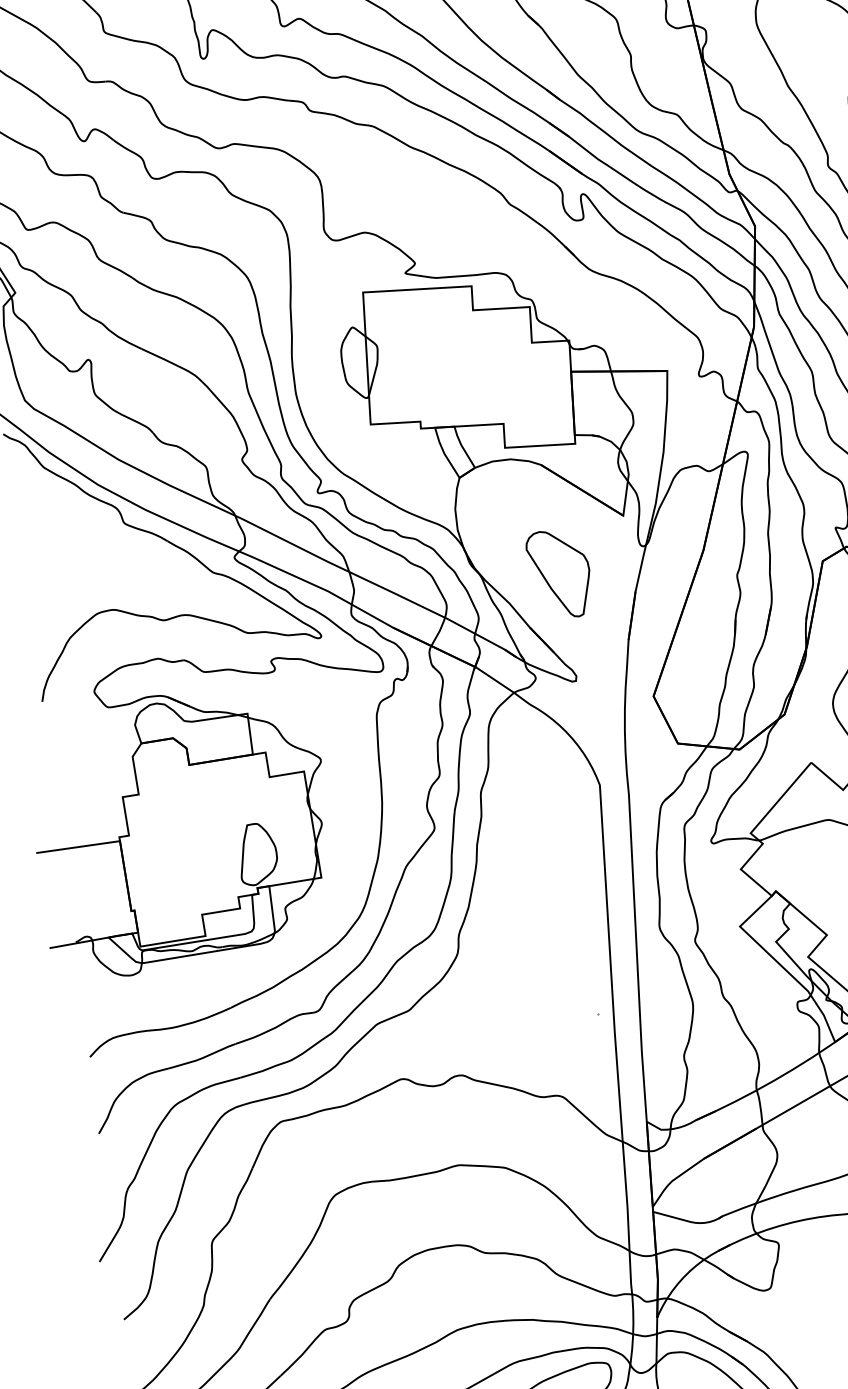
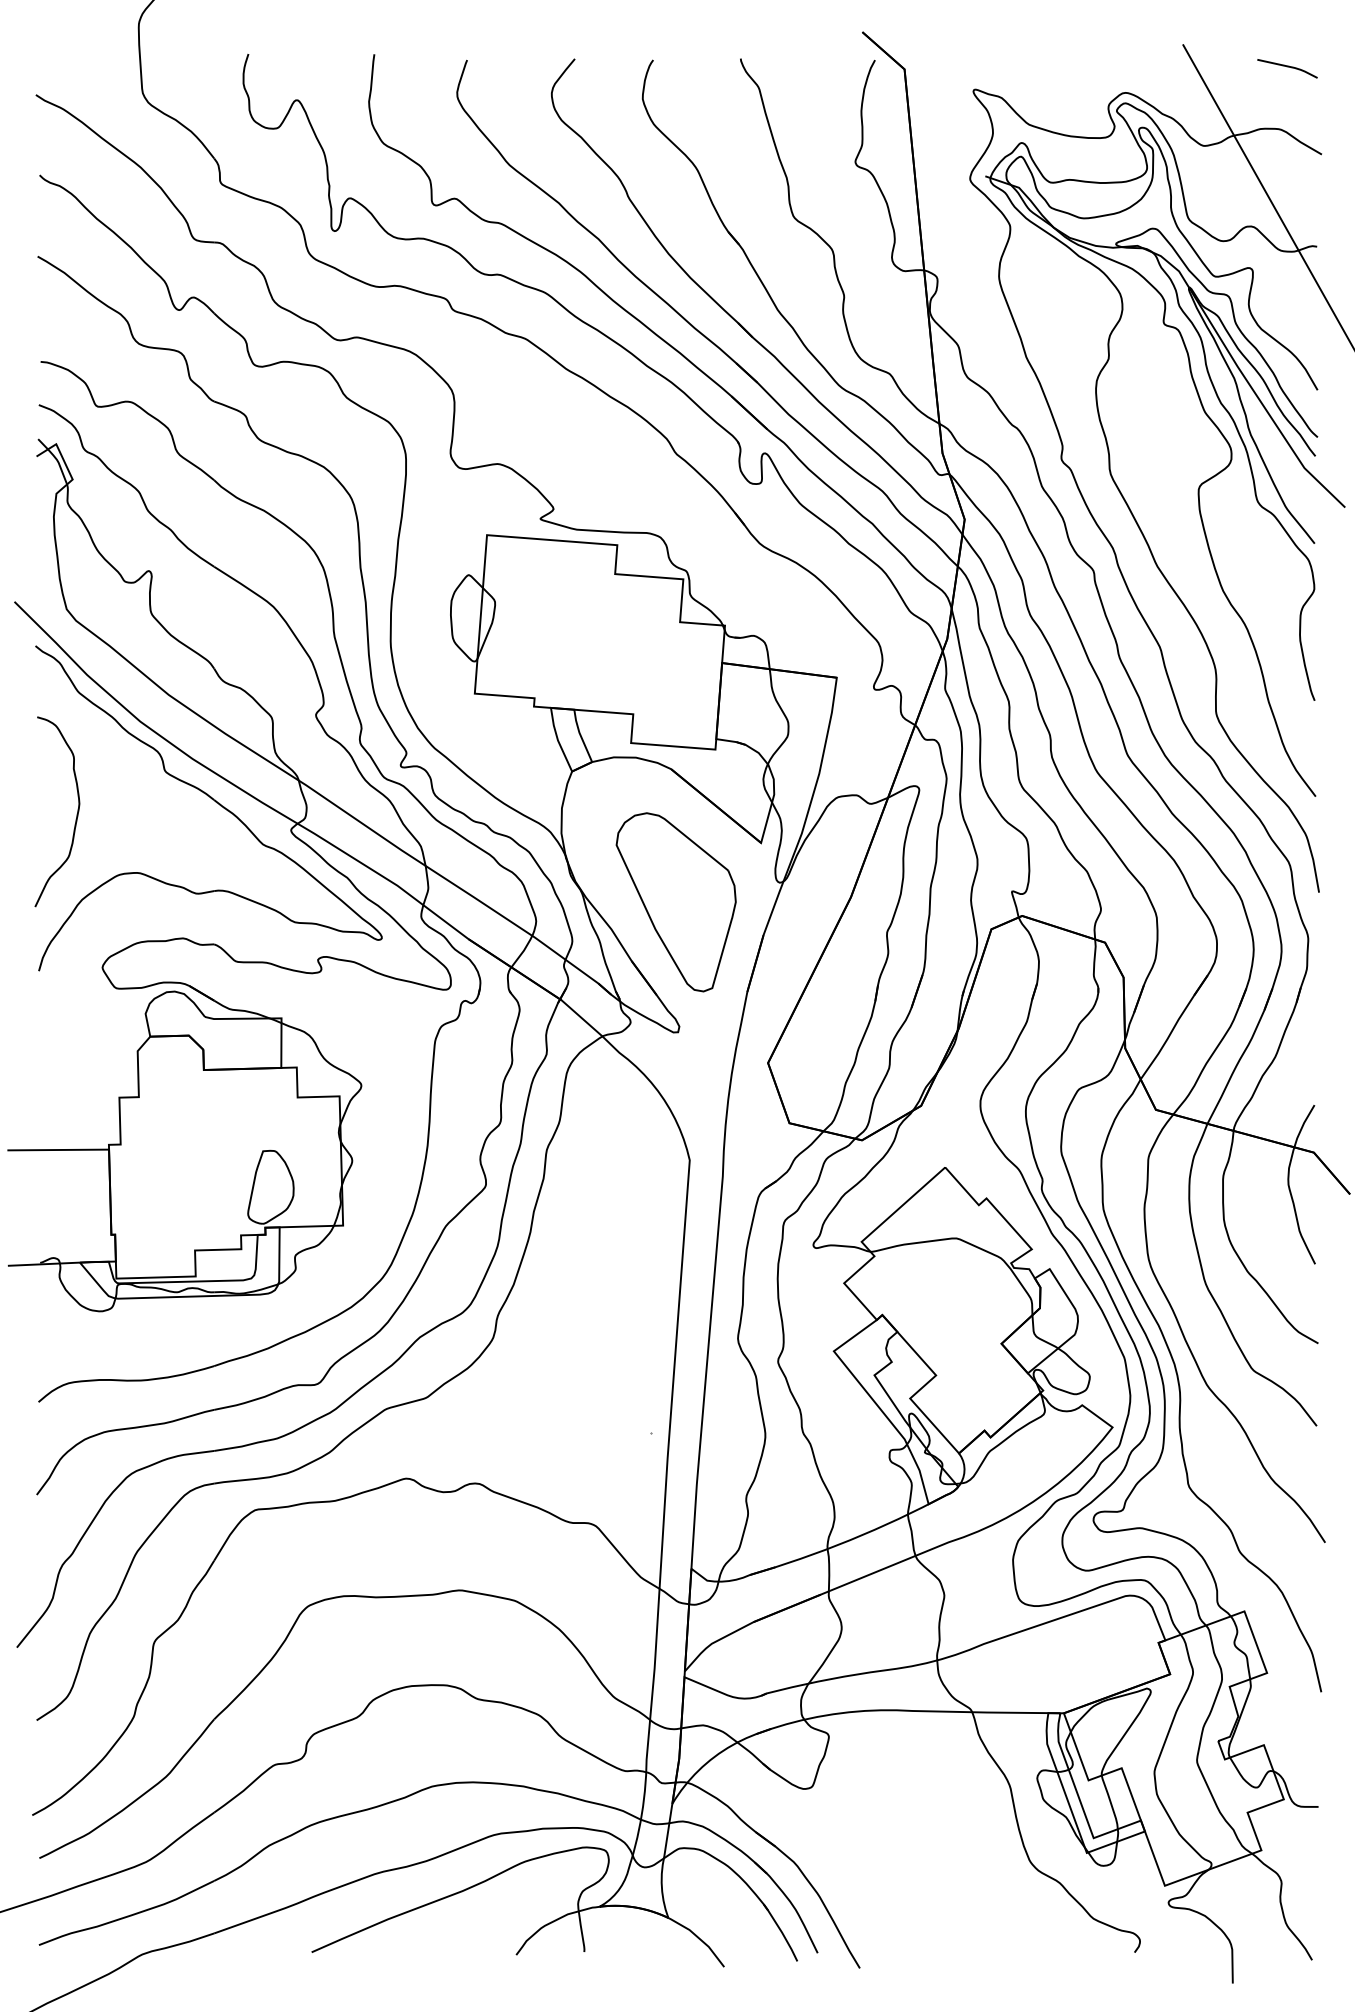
curve: (55, 568) -> (76, 814), added
part: (559, 574) -> (675, 902), size x1.67

